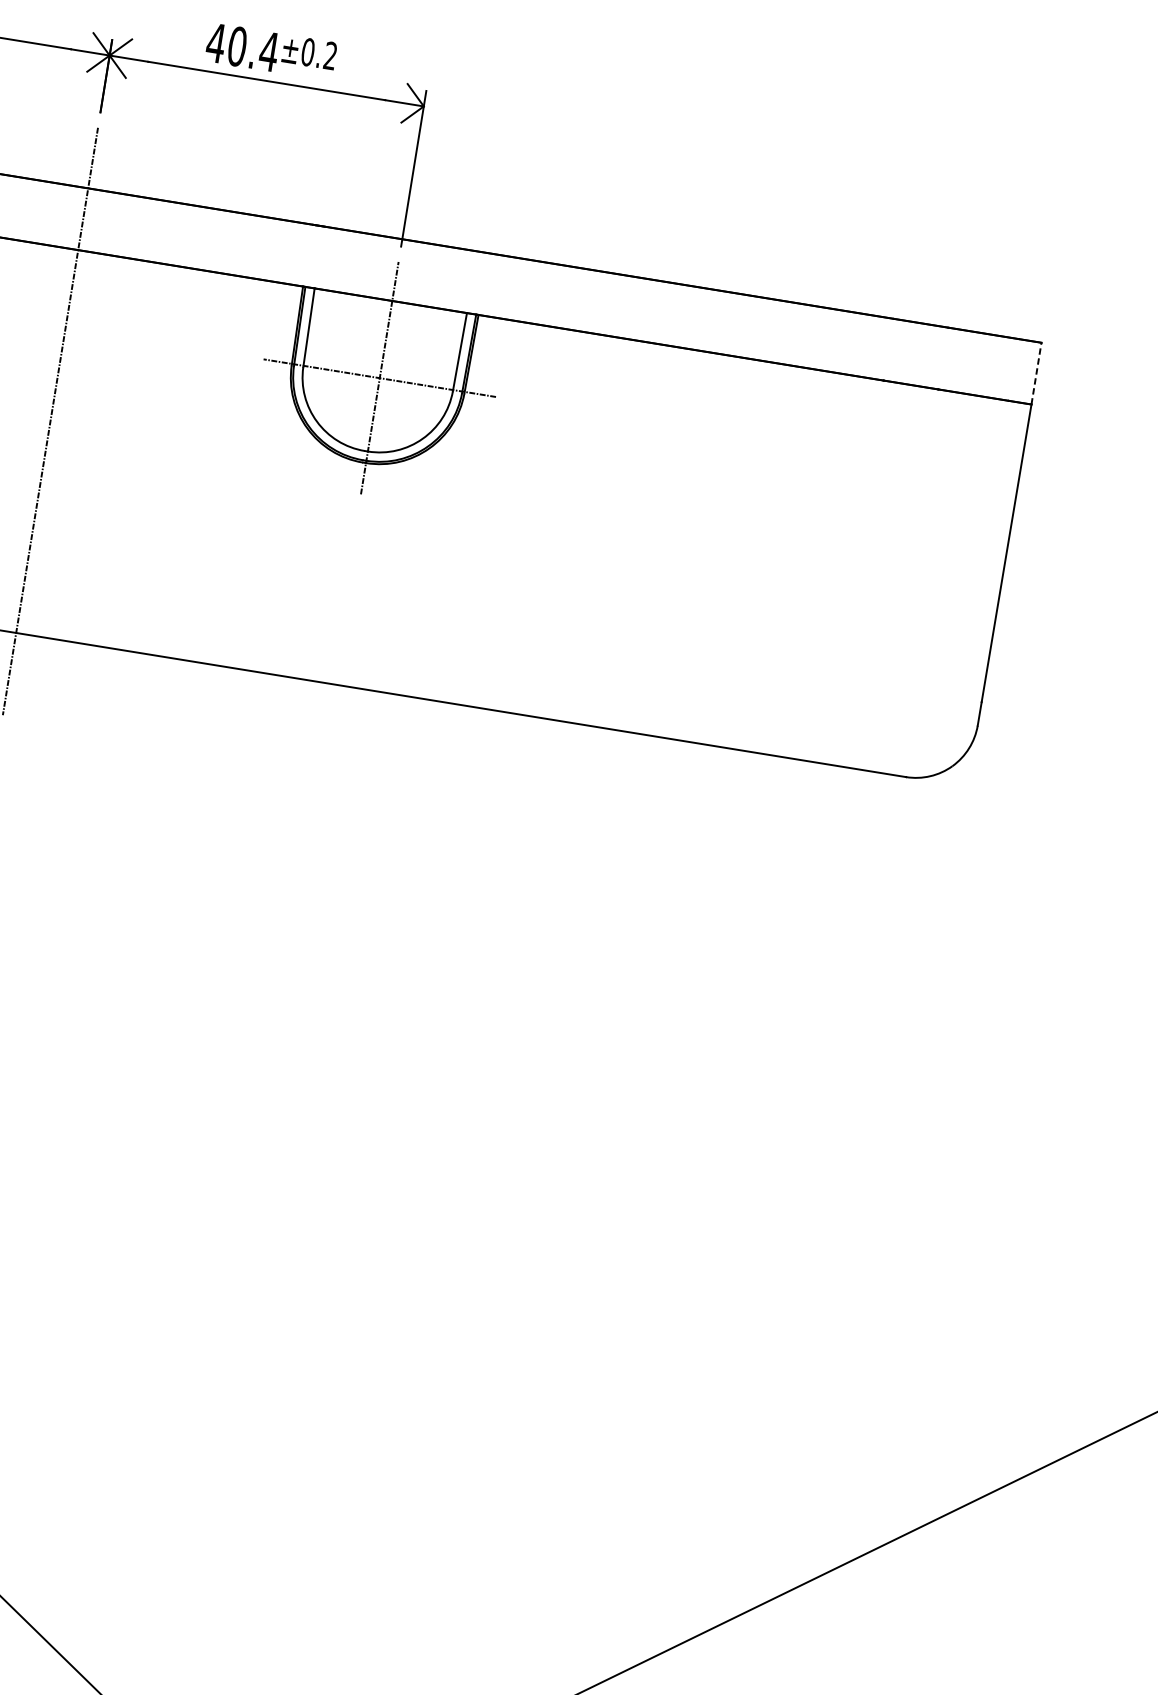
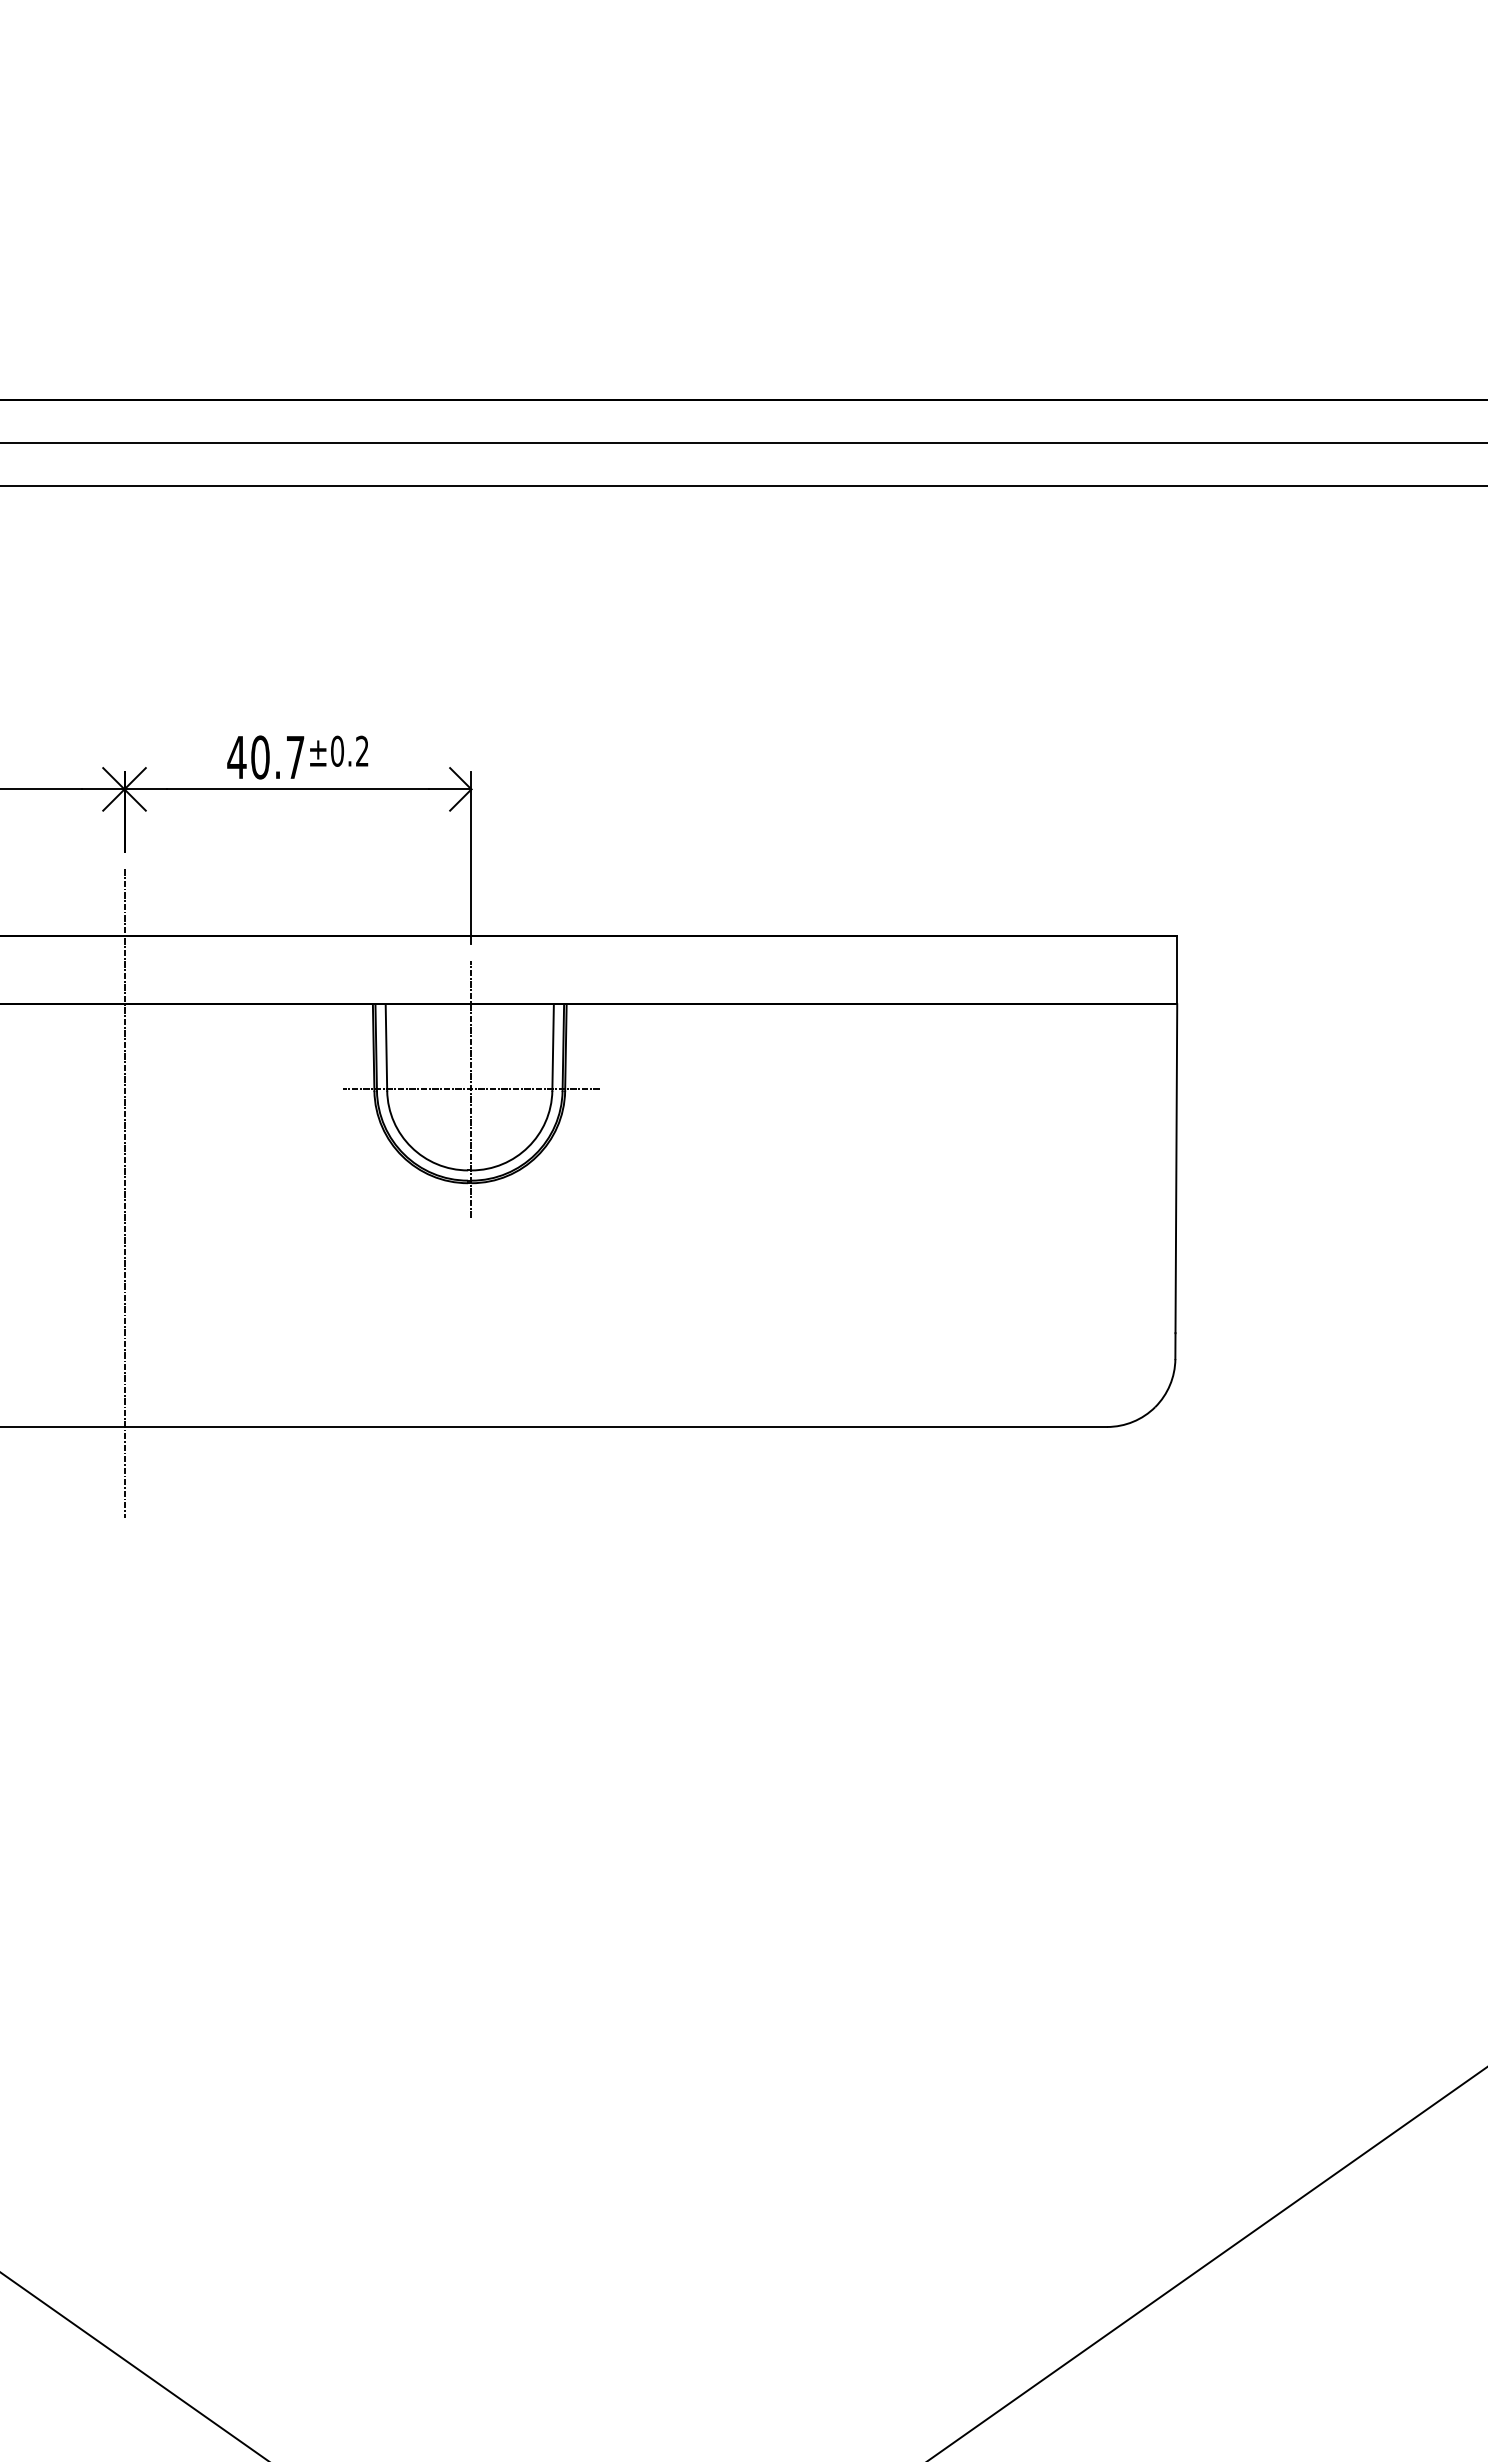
text: (269, 51) -> (295, 757), 40.4 -> 40.7
line: (1036, 373) -> (1177, 969), dashed -> solid

